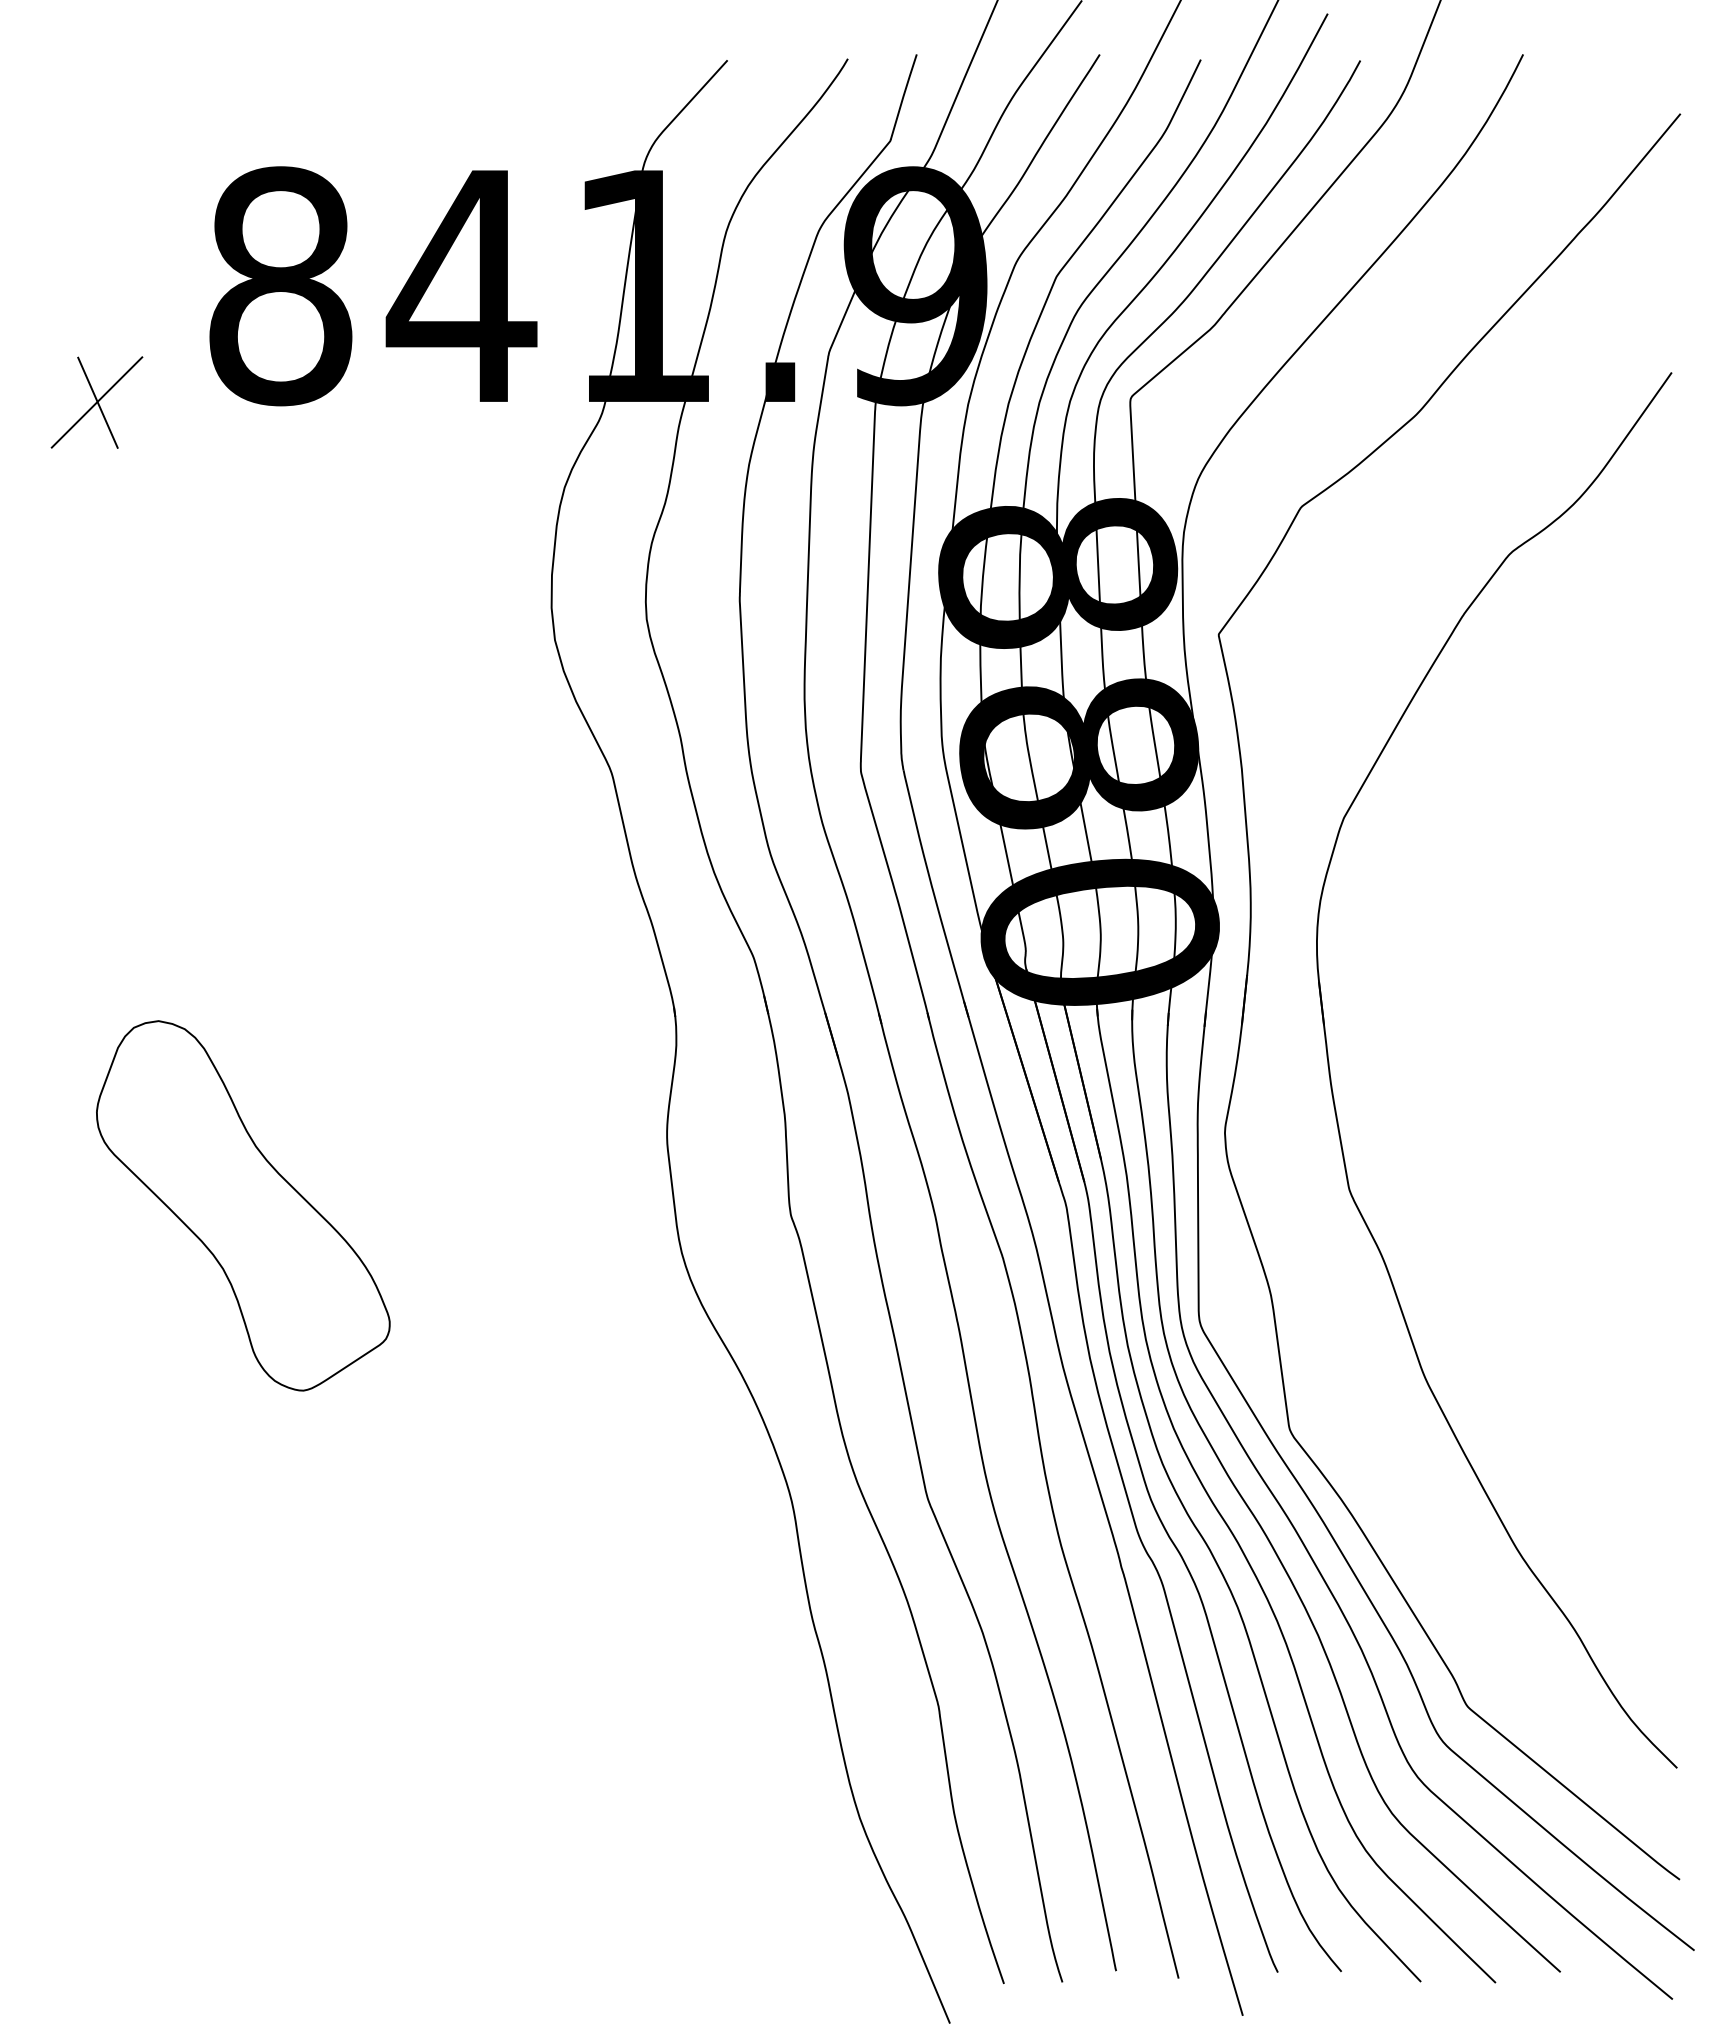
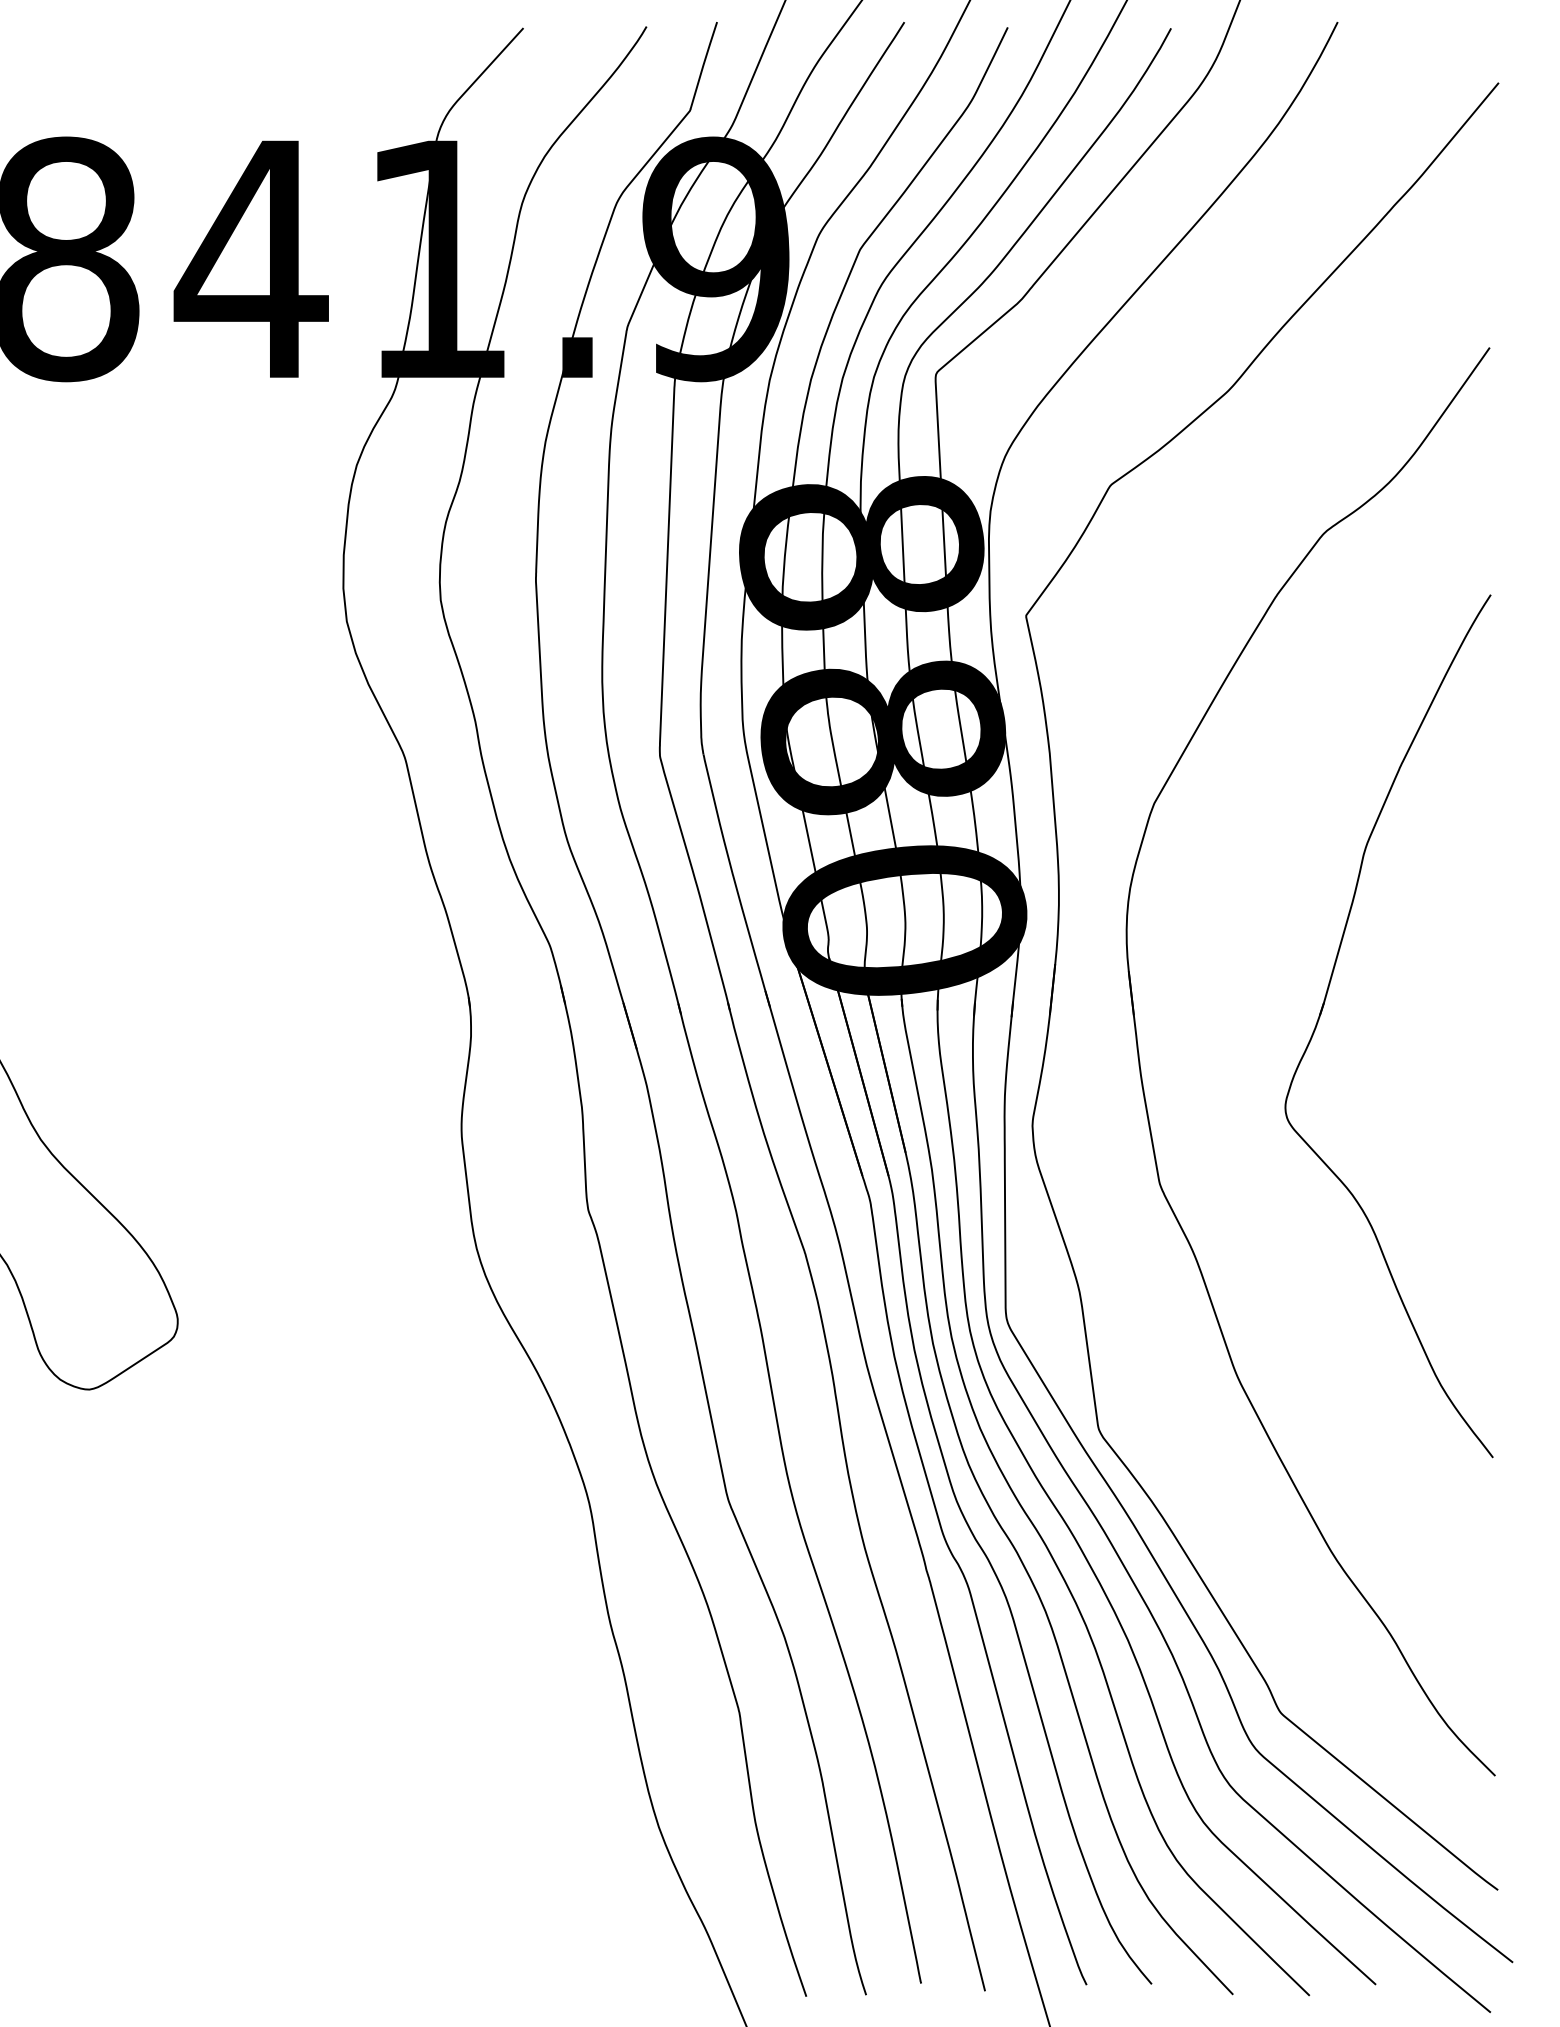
part: (1510, 1014) -> (1324, 1004), added

